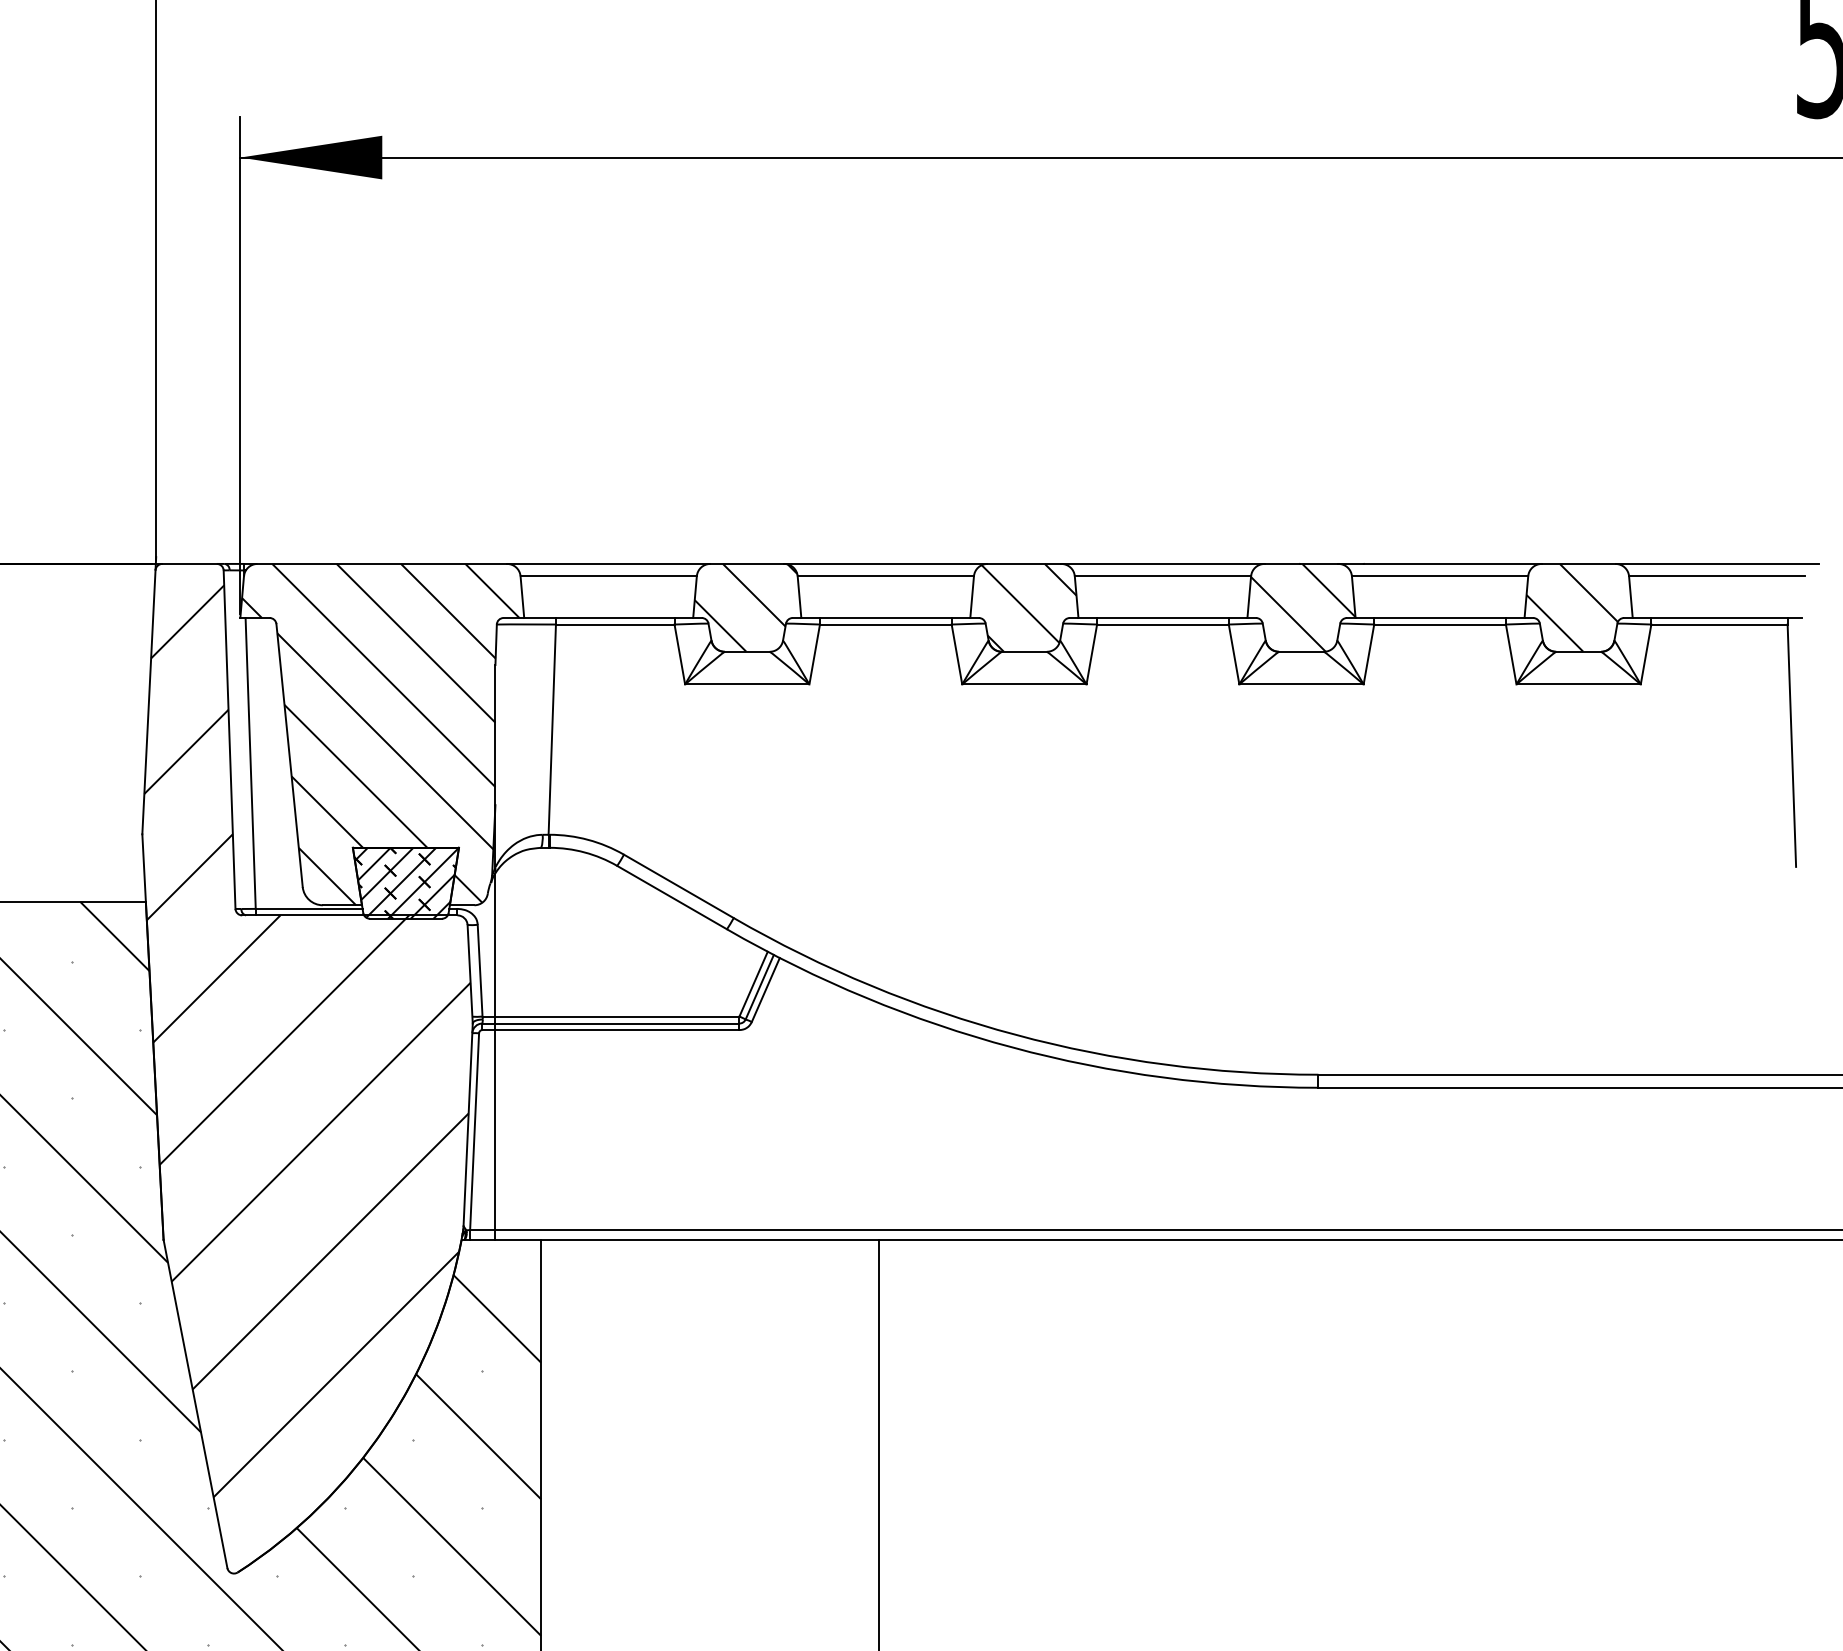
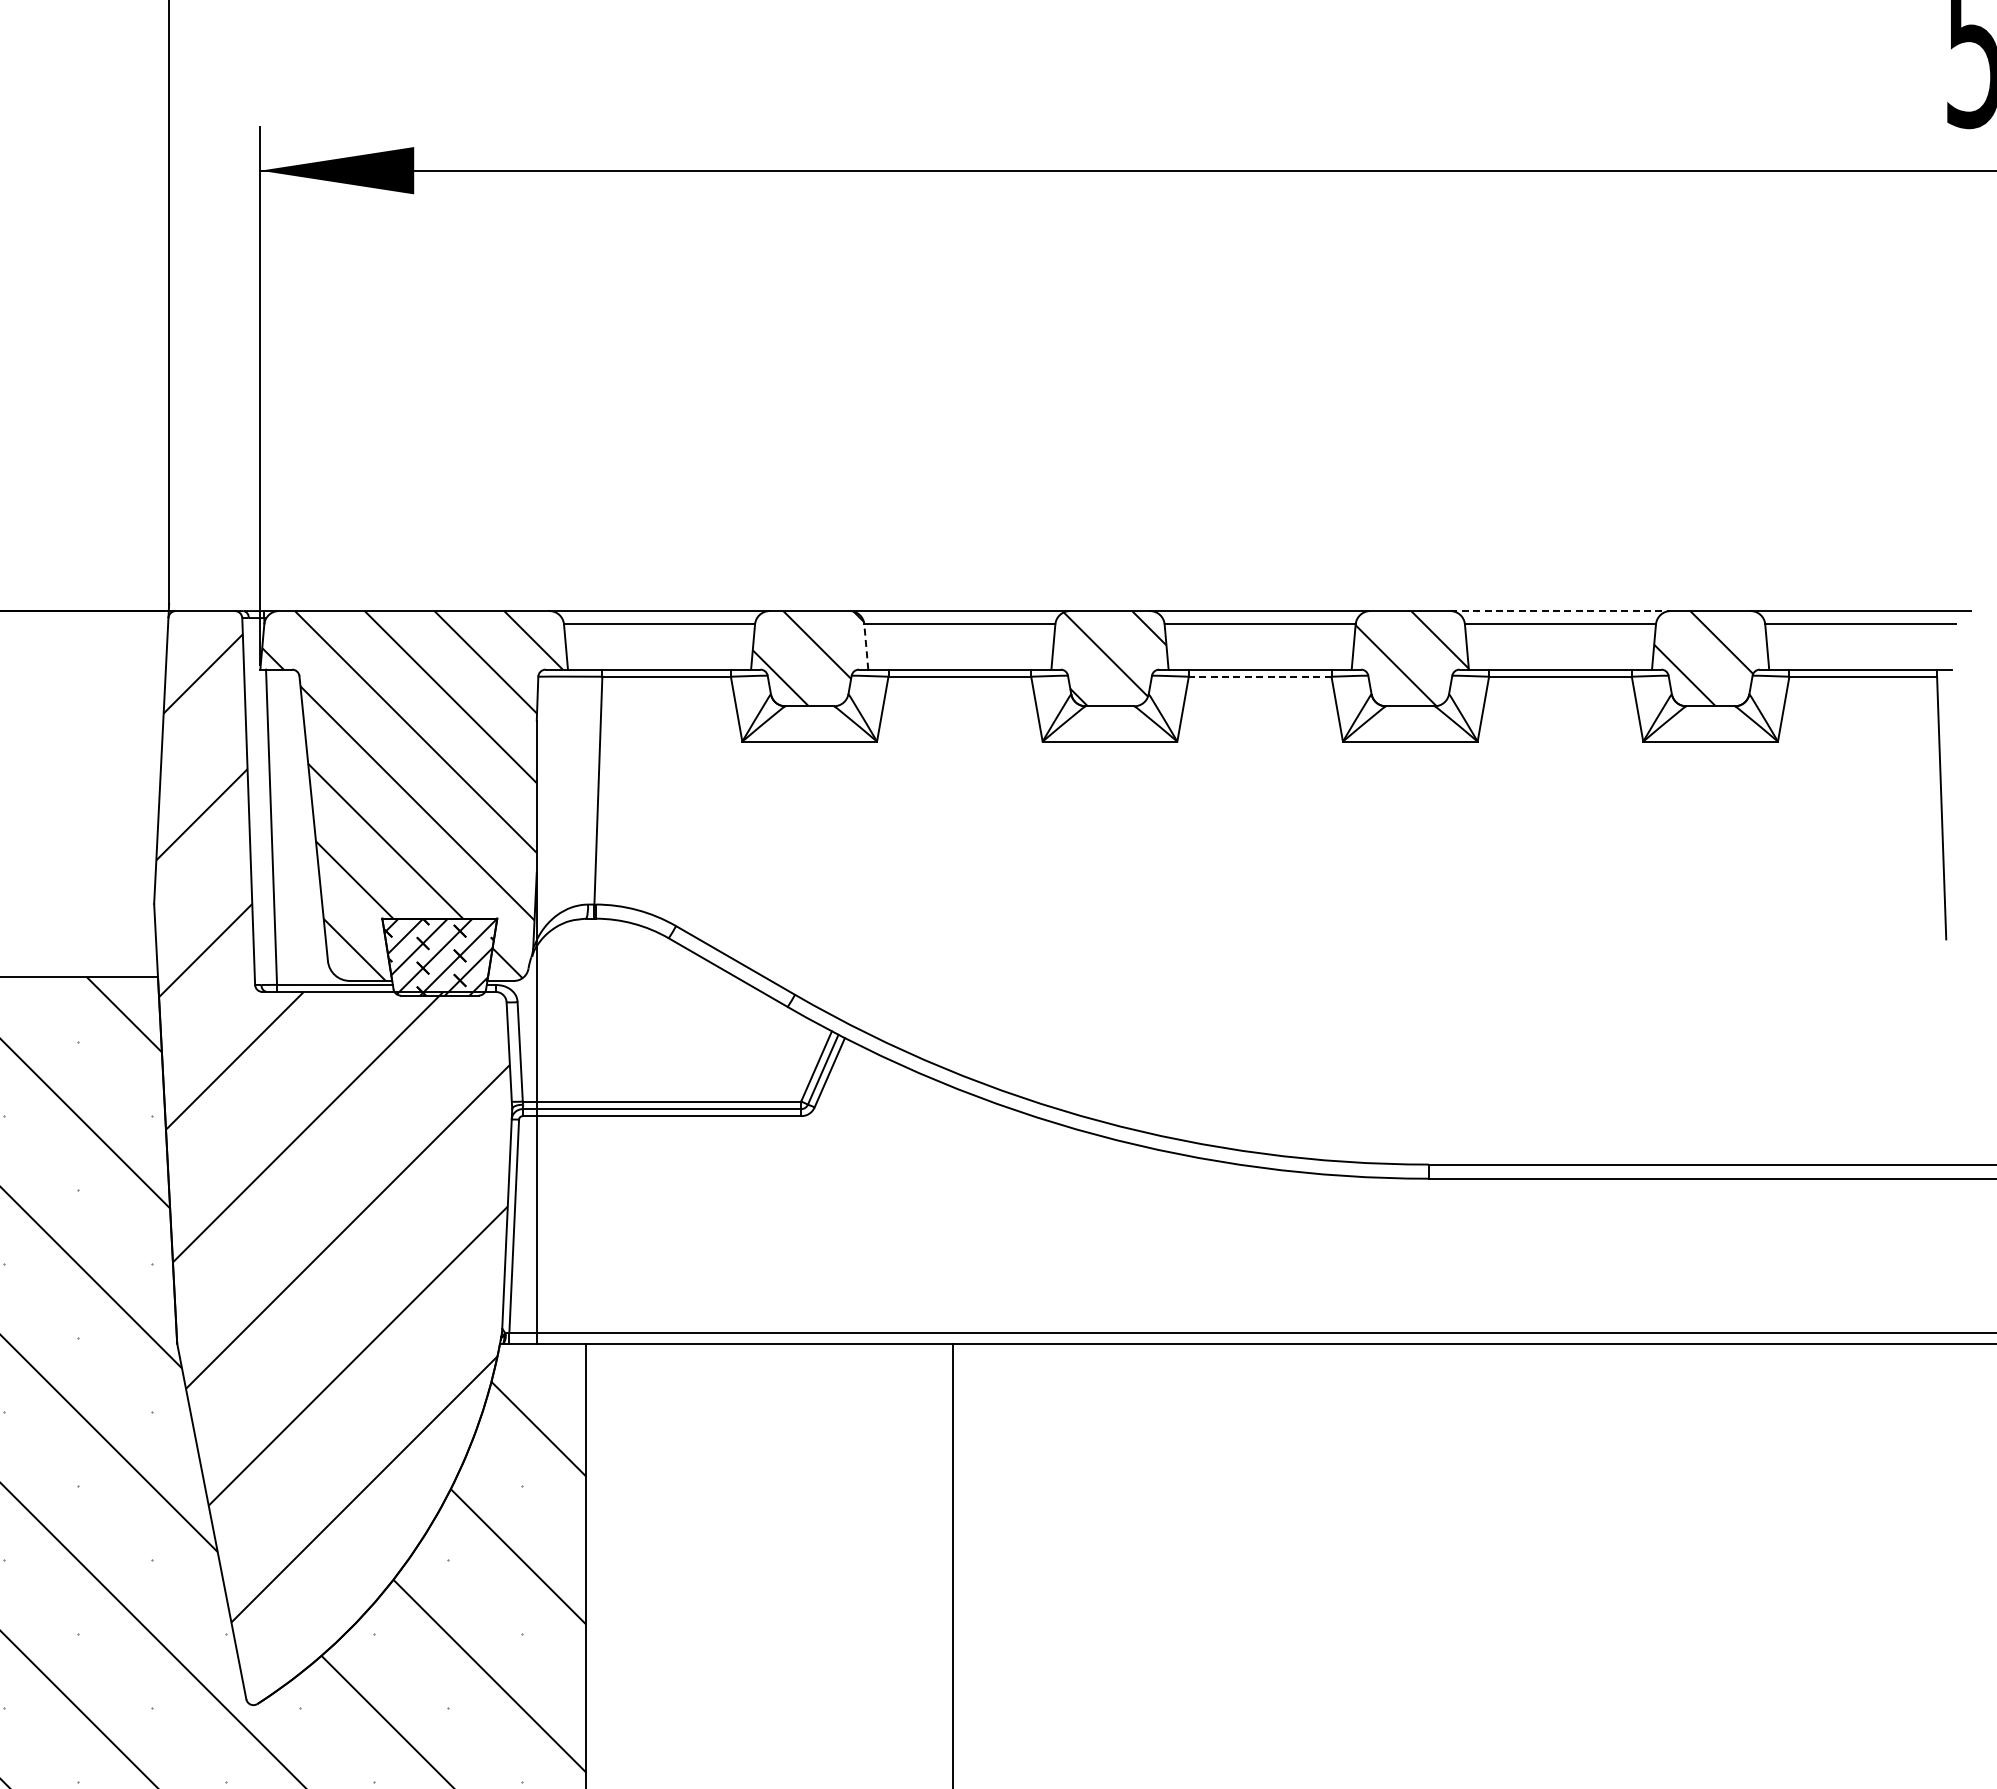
line: (1440, 564) -> (1560, 611), solid -> dashed
line: (799, 597) -> (866, 647), solid -> dashed
line: (1162, 624) -> (1259, 676), solid -> dashed

